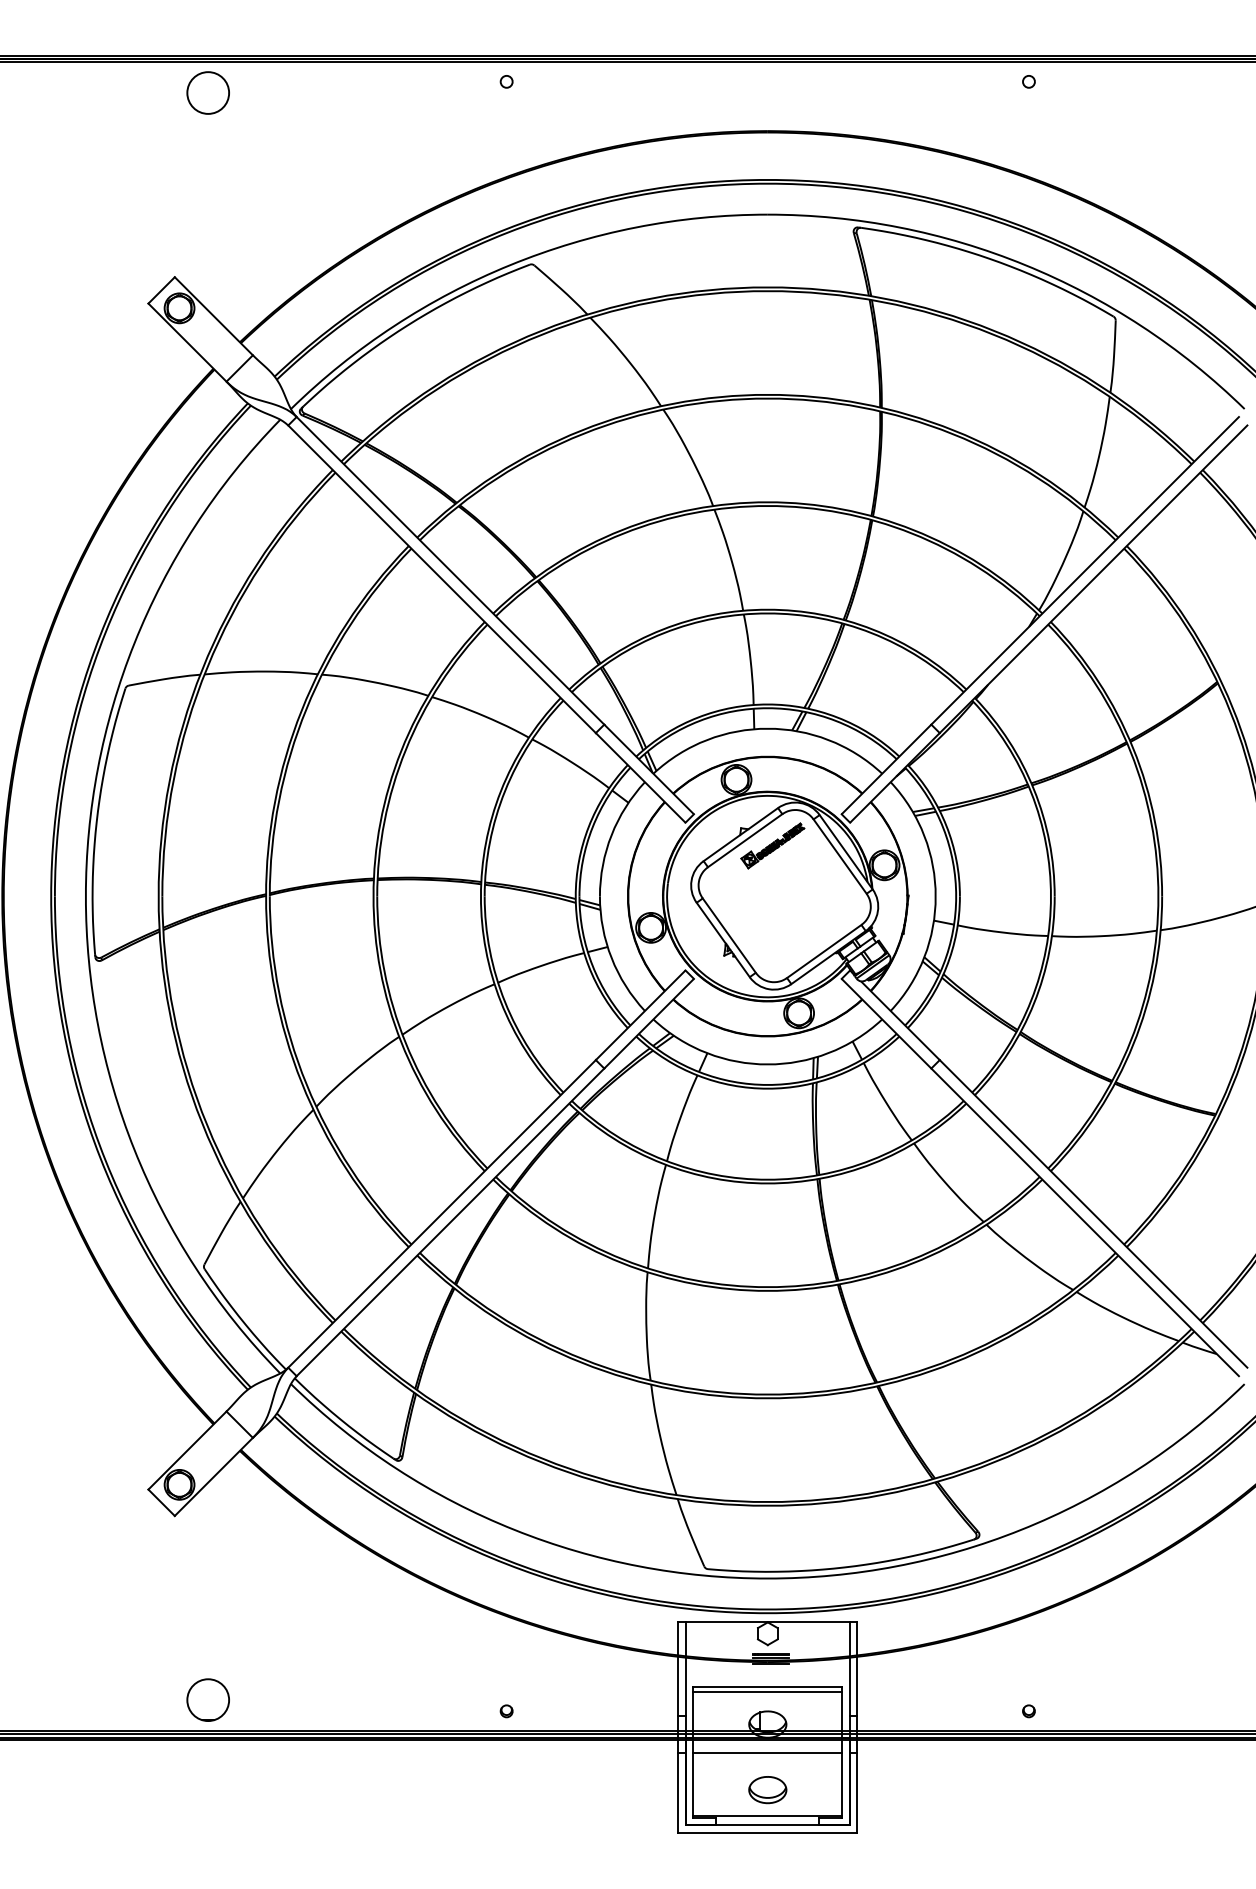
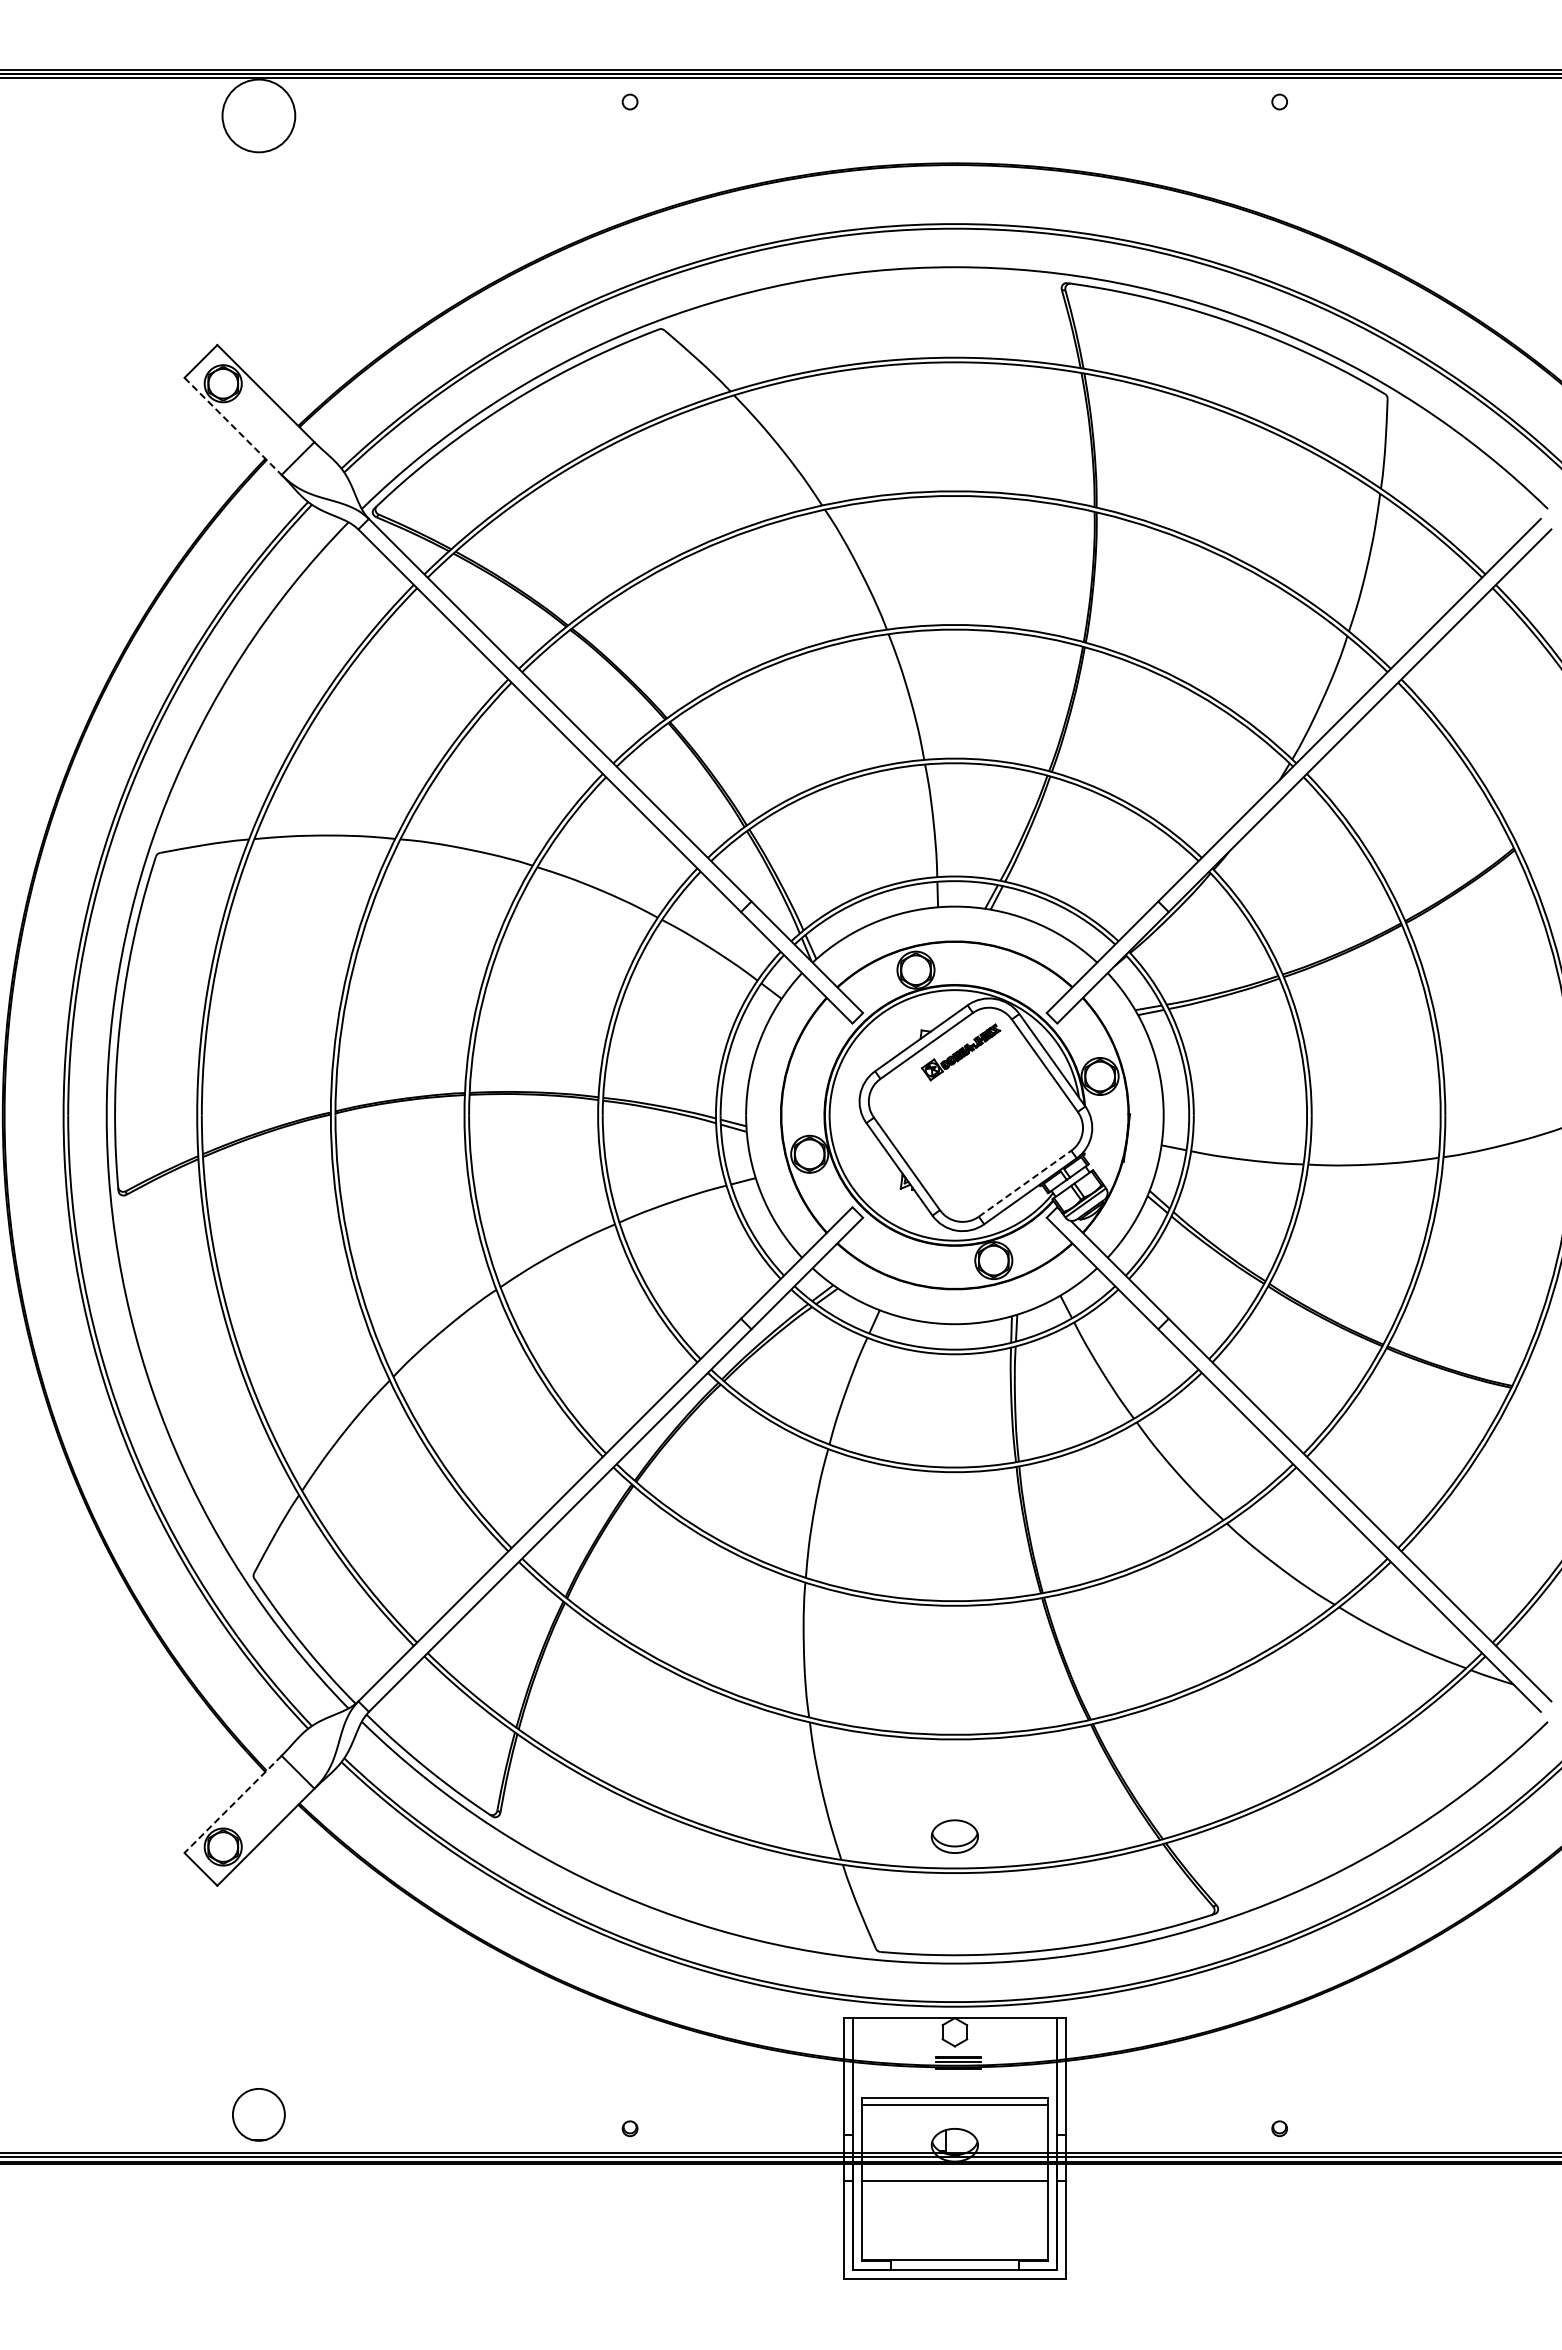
circle: (207, 92) -> (258, 115), size x1.4
line: (187, 342) -> (233, 426), solid -> dashed
line: (824, 951) -> (1025, 1183), solid -> dashed
line: (187, 1450) -> (233, 1804), solid -> dashed
part: (767, 1789) -> (954, 1836), moved

